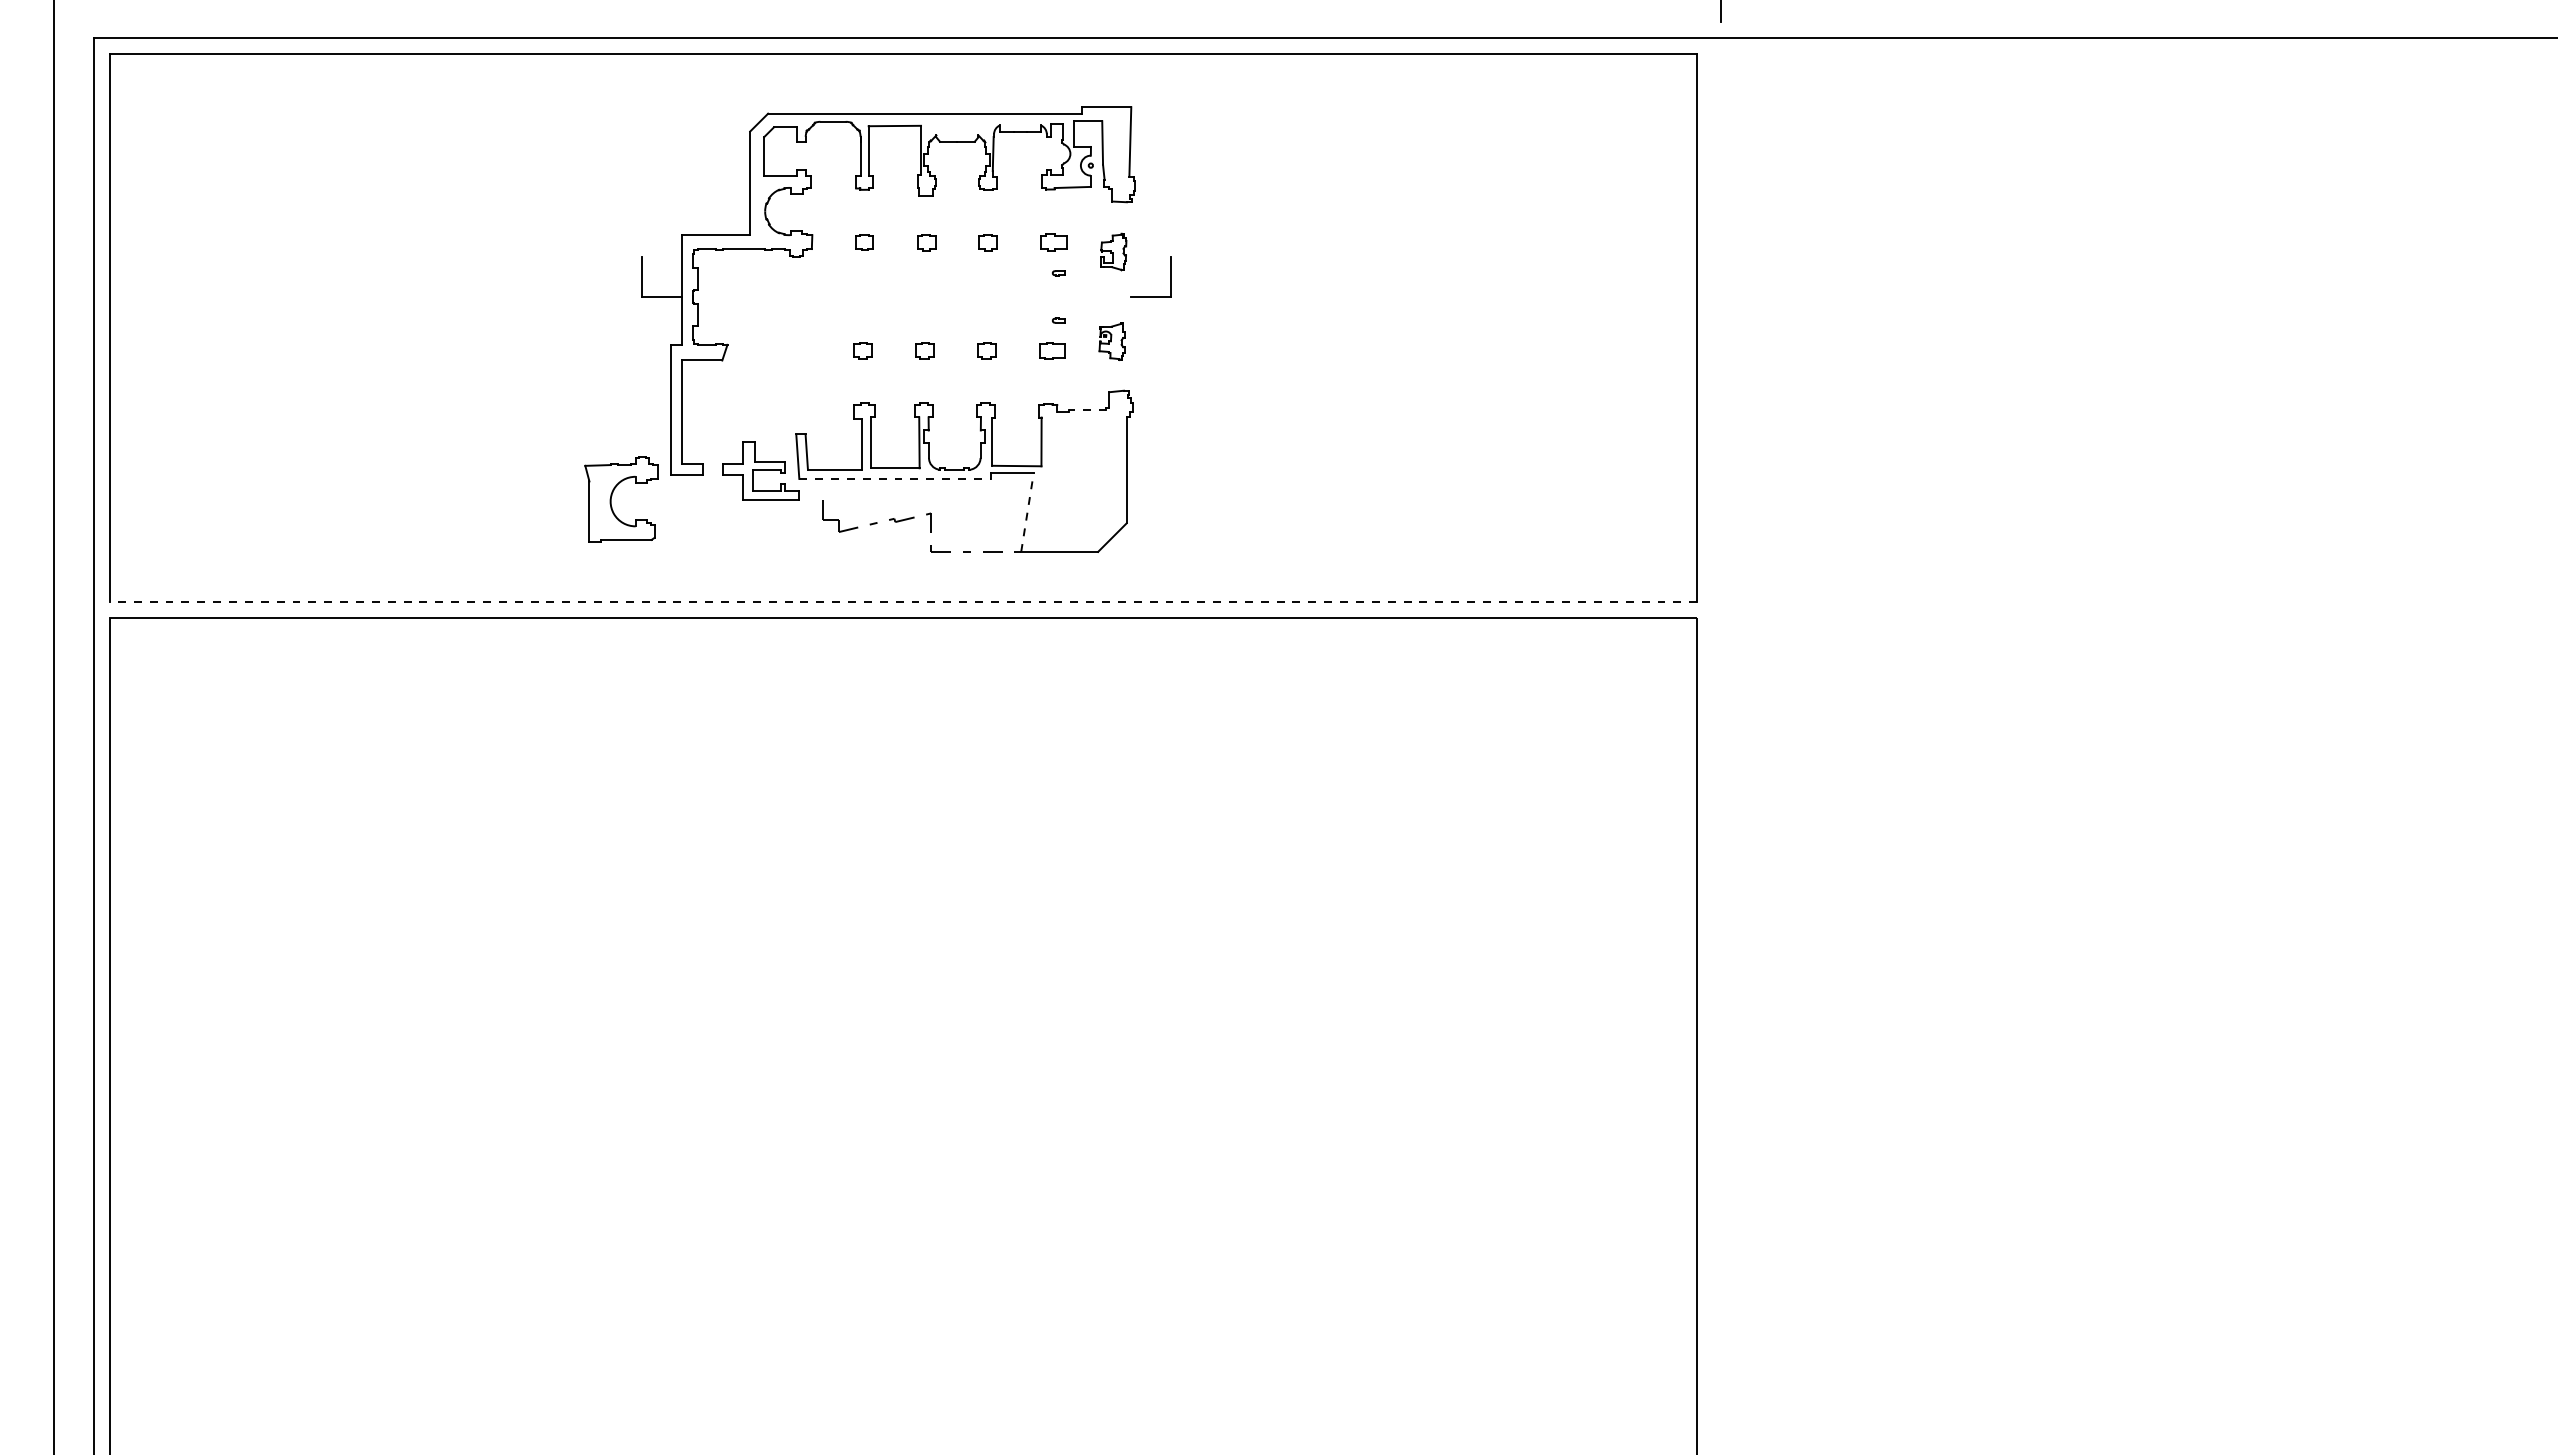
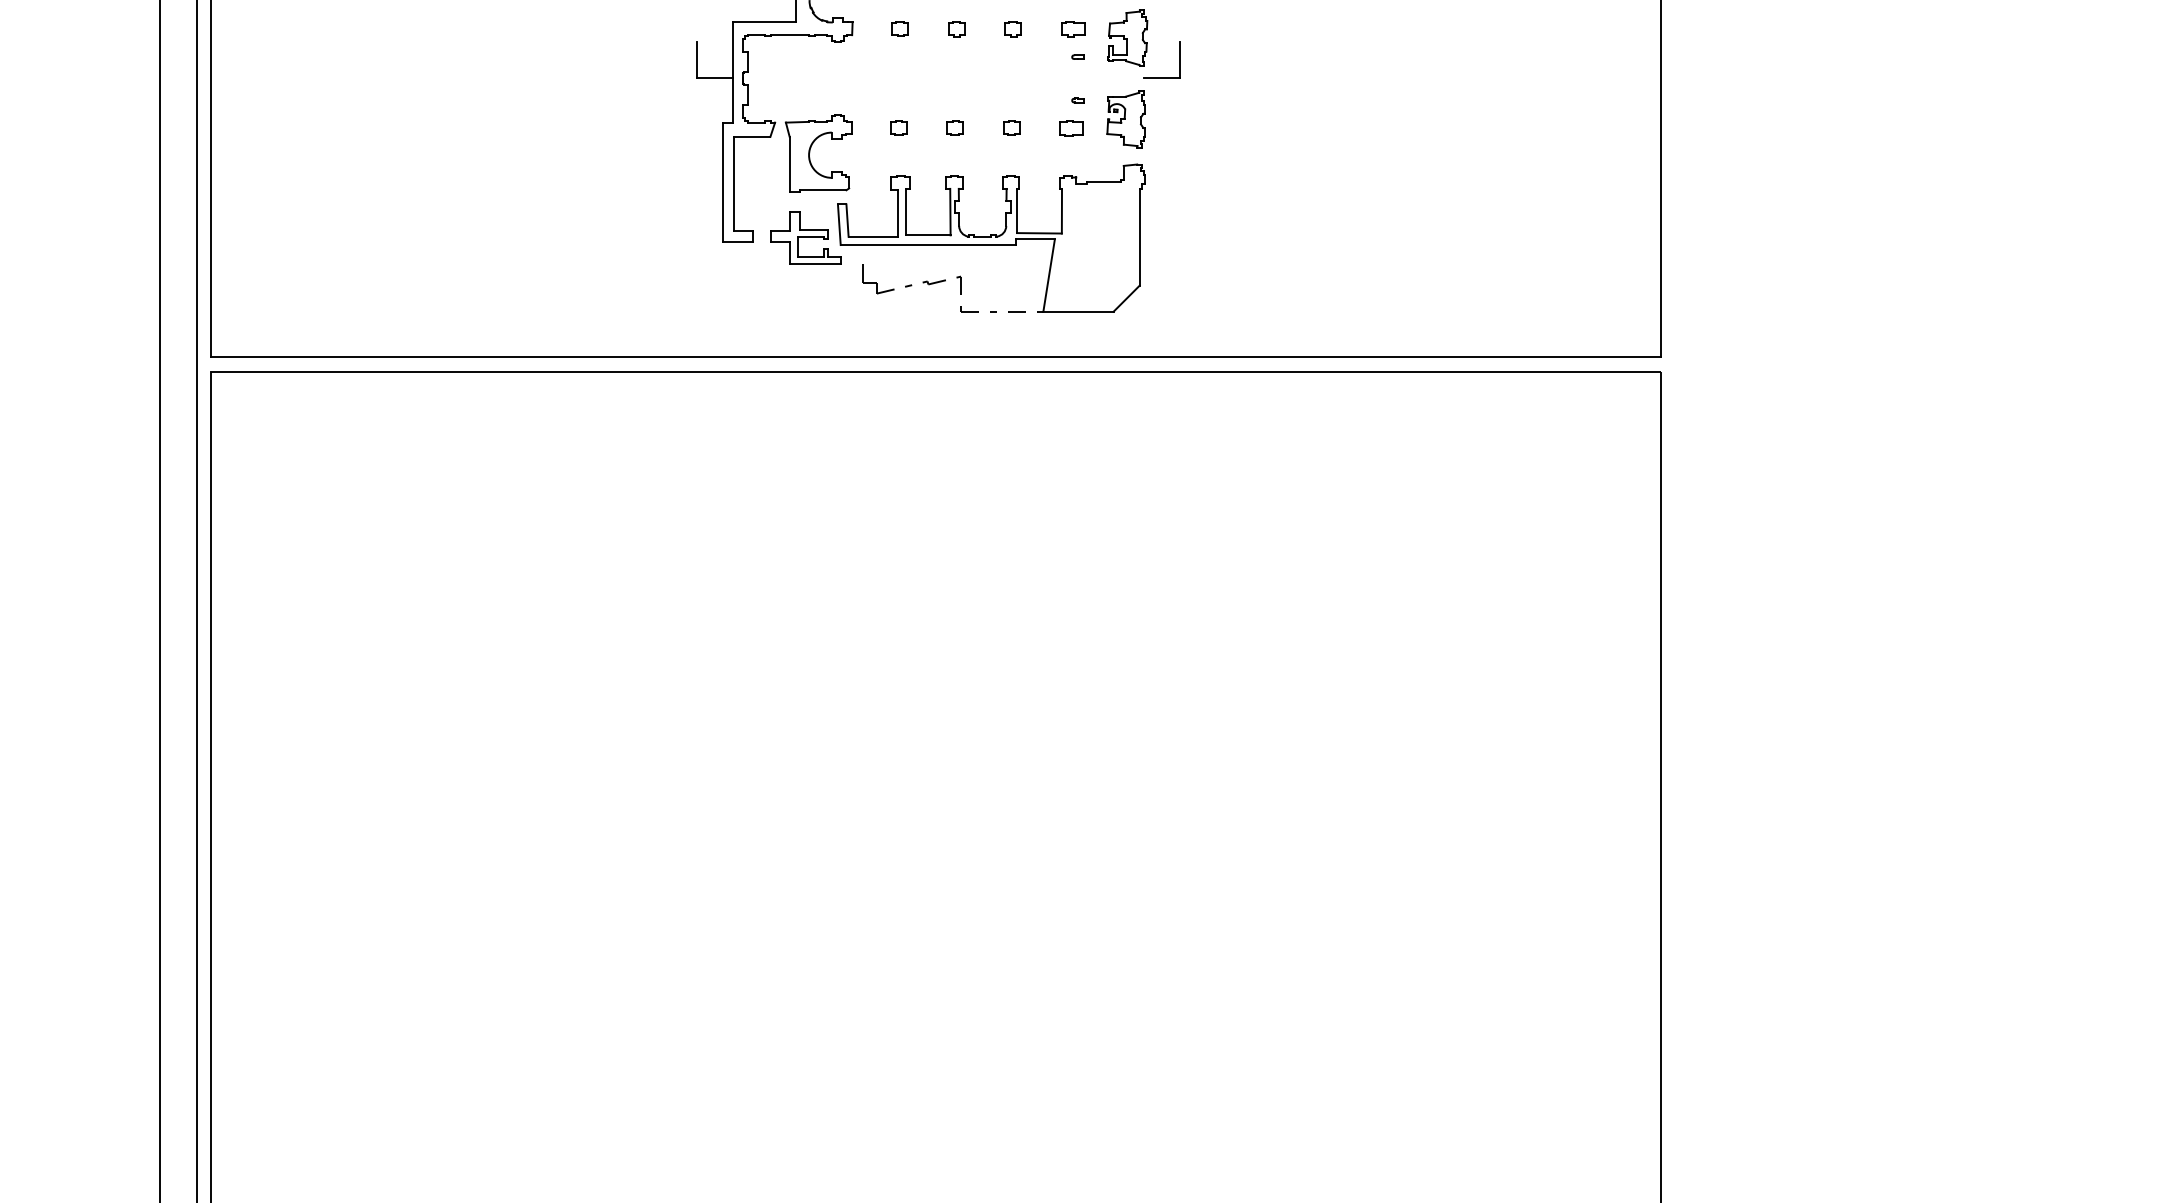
part: (1113, 251) -> (1127, 37), size x1.67
part: (1111, 341) -> (1125, 119), size x1.67
line: (1087, 410) -> (1103, 182), dashed -> solid
line: (895, 478) -> (928, 244), dashed -> solid
part: (612, 496) -> (810, 150), moved
line: (1027, 511) -> (1049, 274), dashed -> solid
line: (903, 601) -> (935, 357), dashed -> solid

